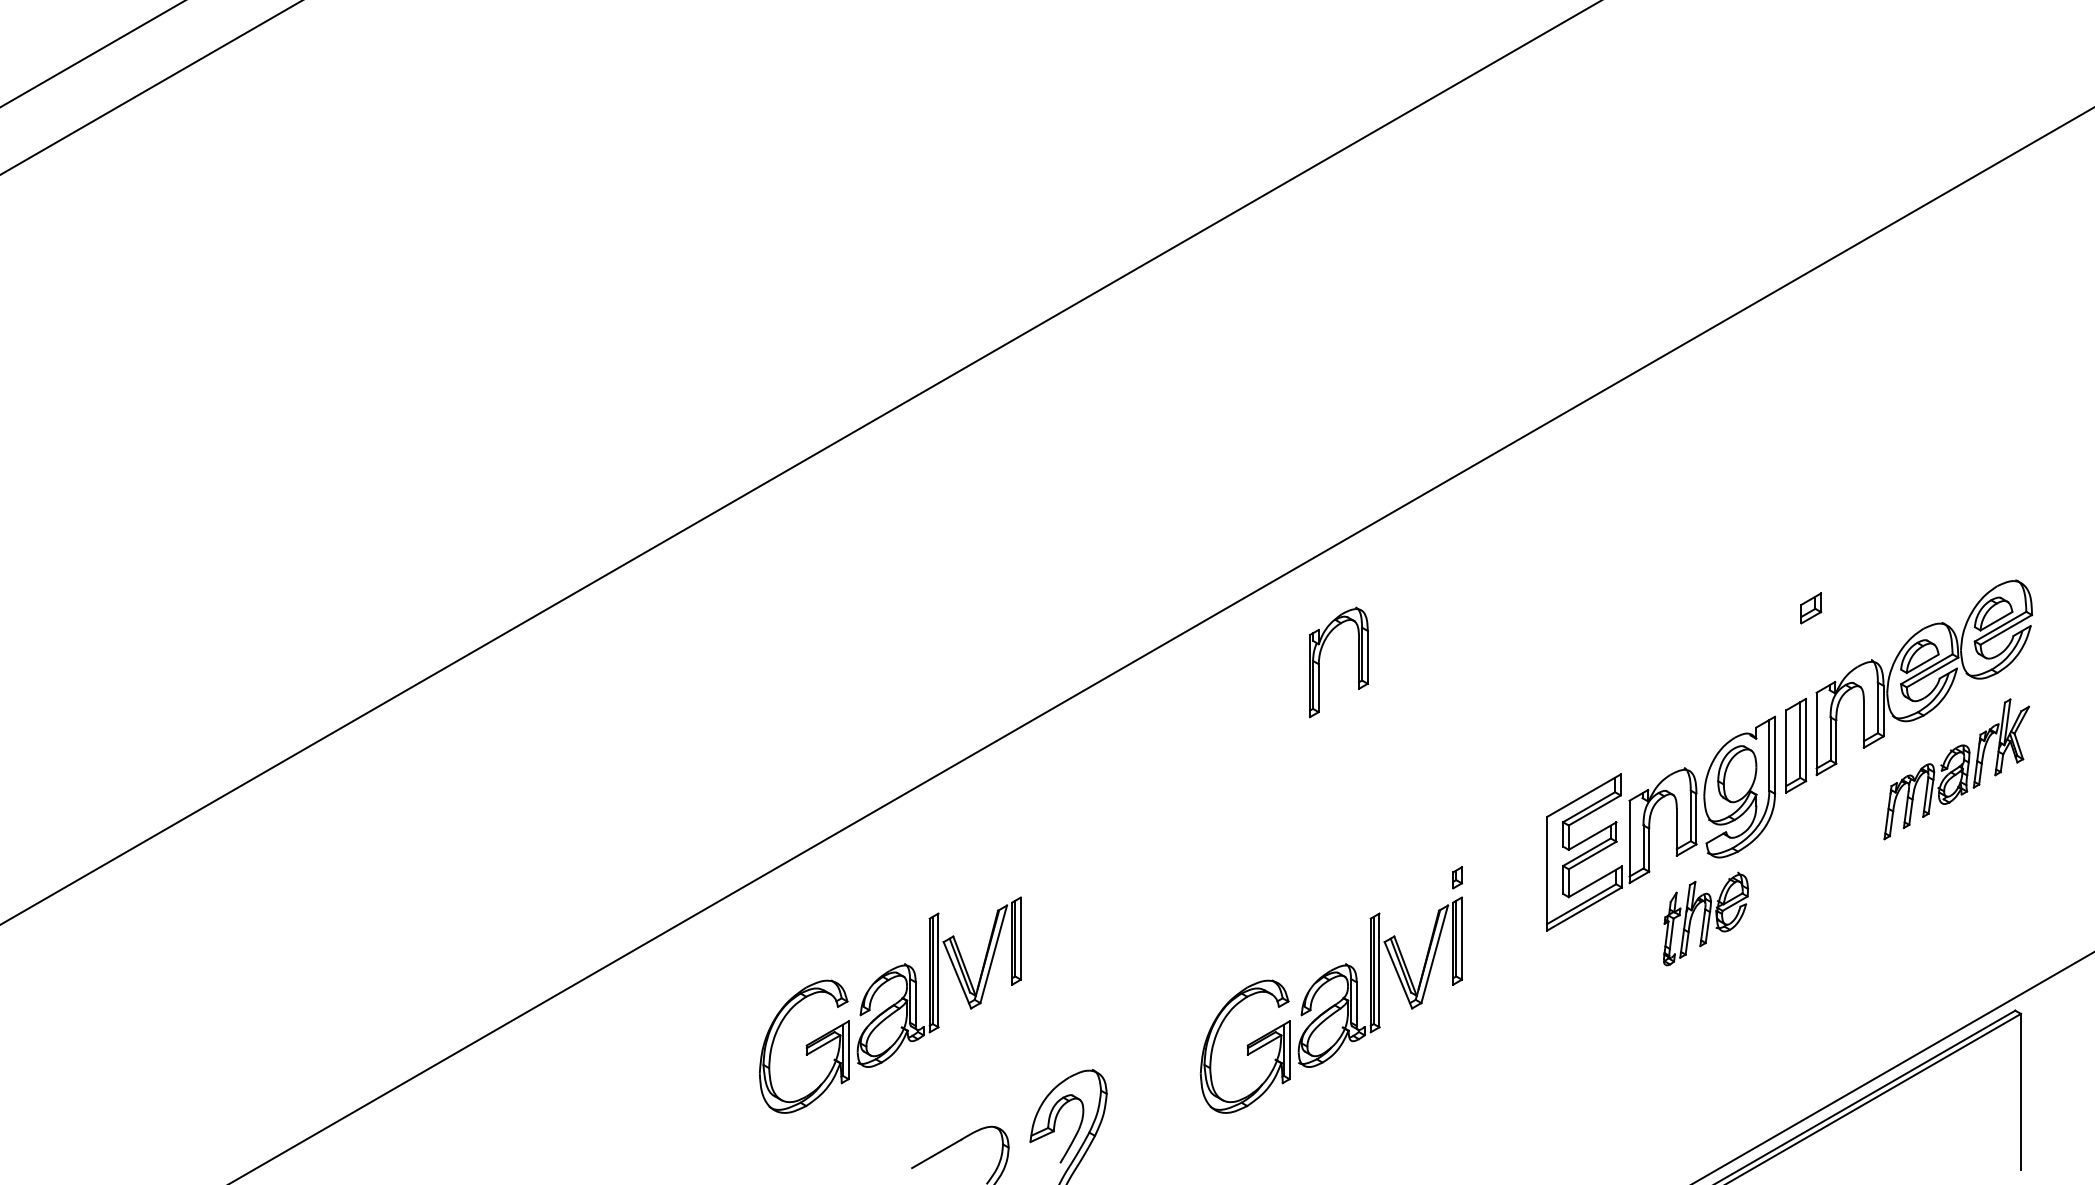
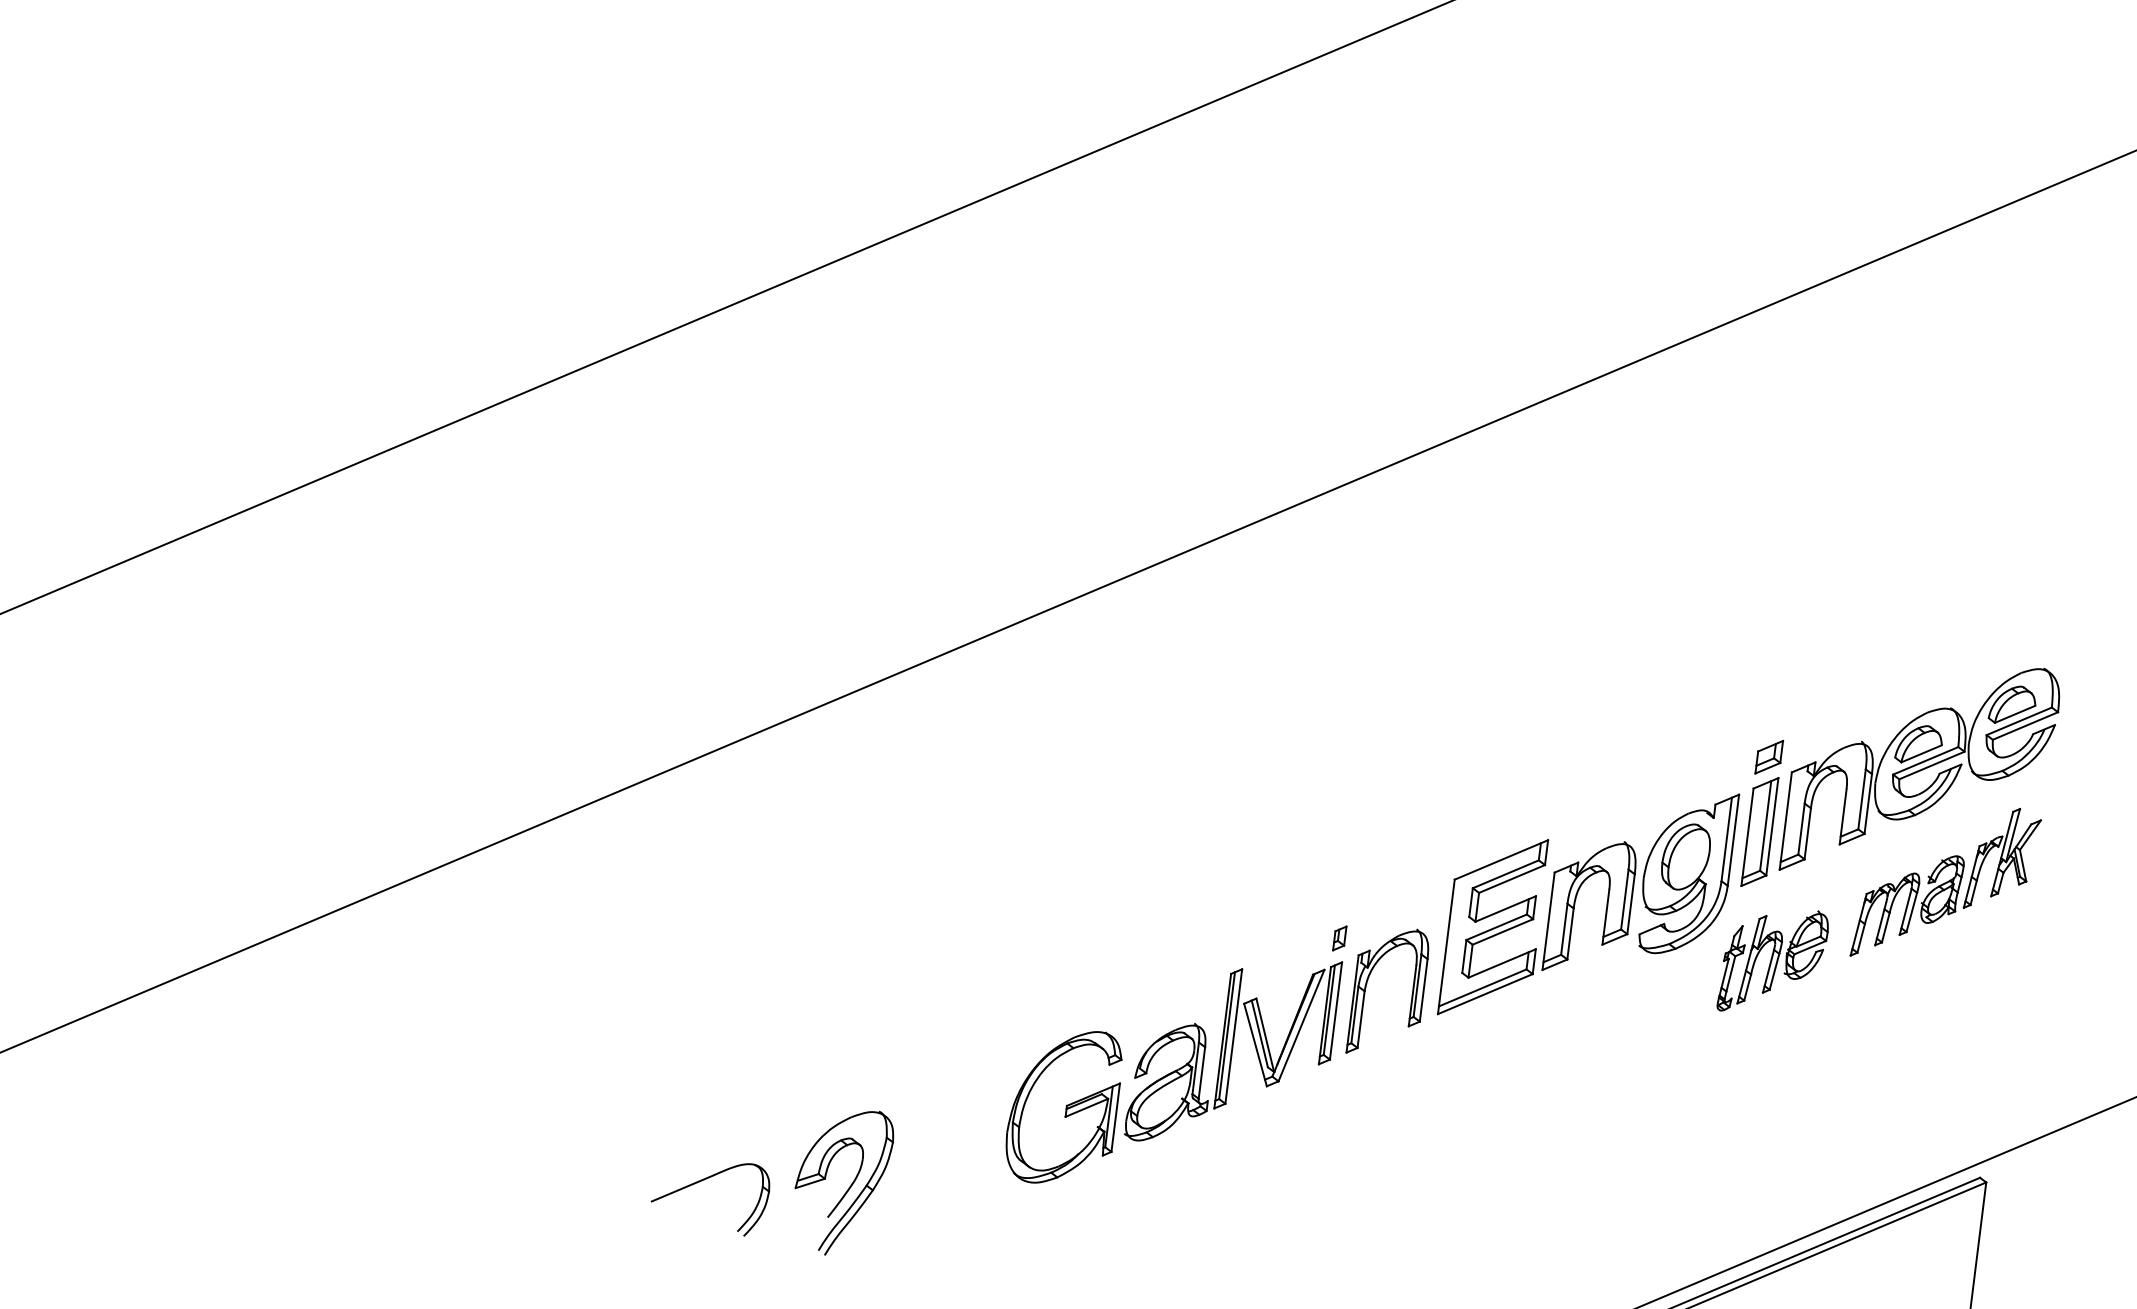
part: (1811, 608) -> (1769, 757), moved
part: (1320, 658) -> (1367, 984), moved
part: (1706, 918) -> (1774, 960), moved
part: (889, 1004) -> (649, 1004), removed

